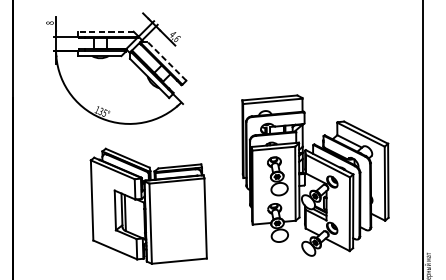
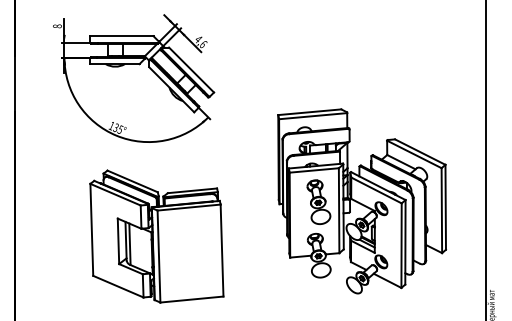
line: (105, 31) -> (121, 36), dashed -> solid
line: (166, 61) -> (191, 70), dashed -> solid
part: (148, 206) -> (156, 236), moved

